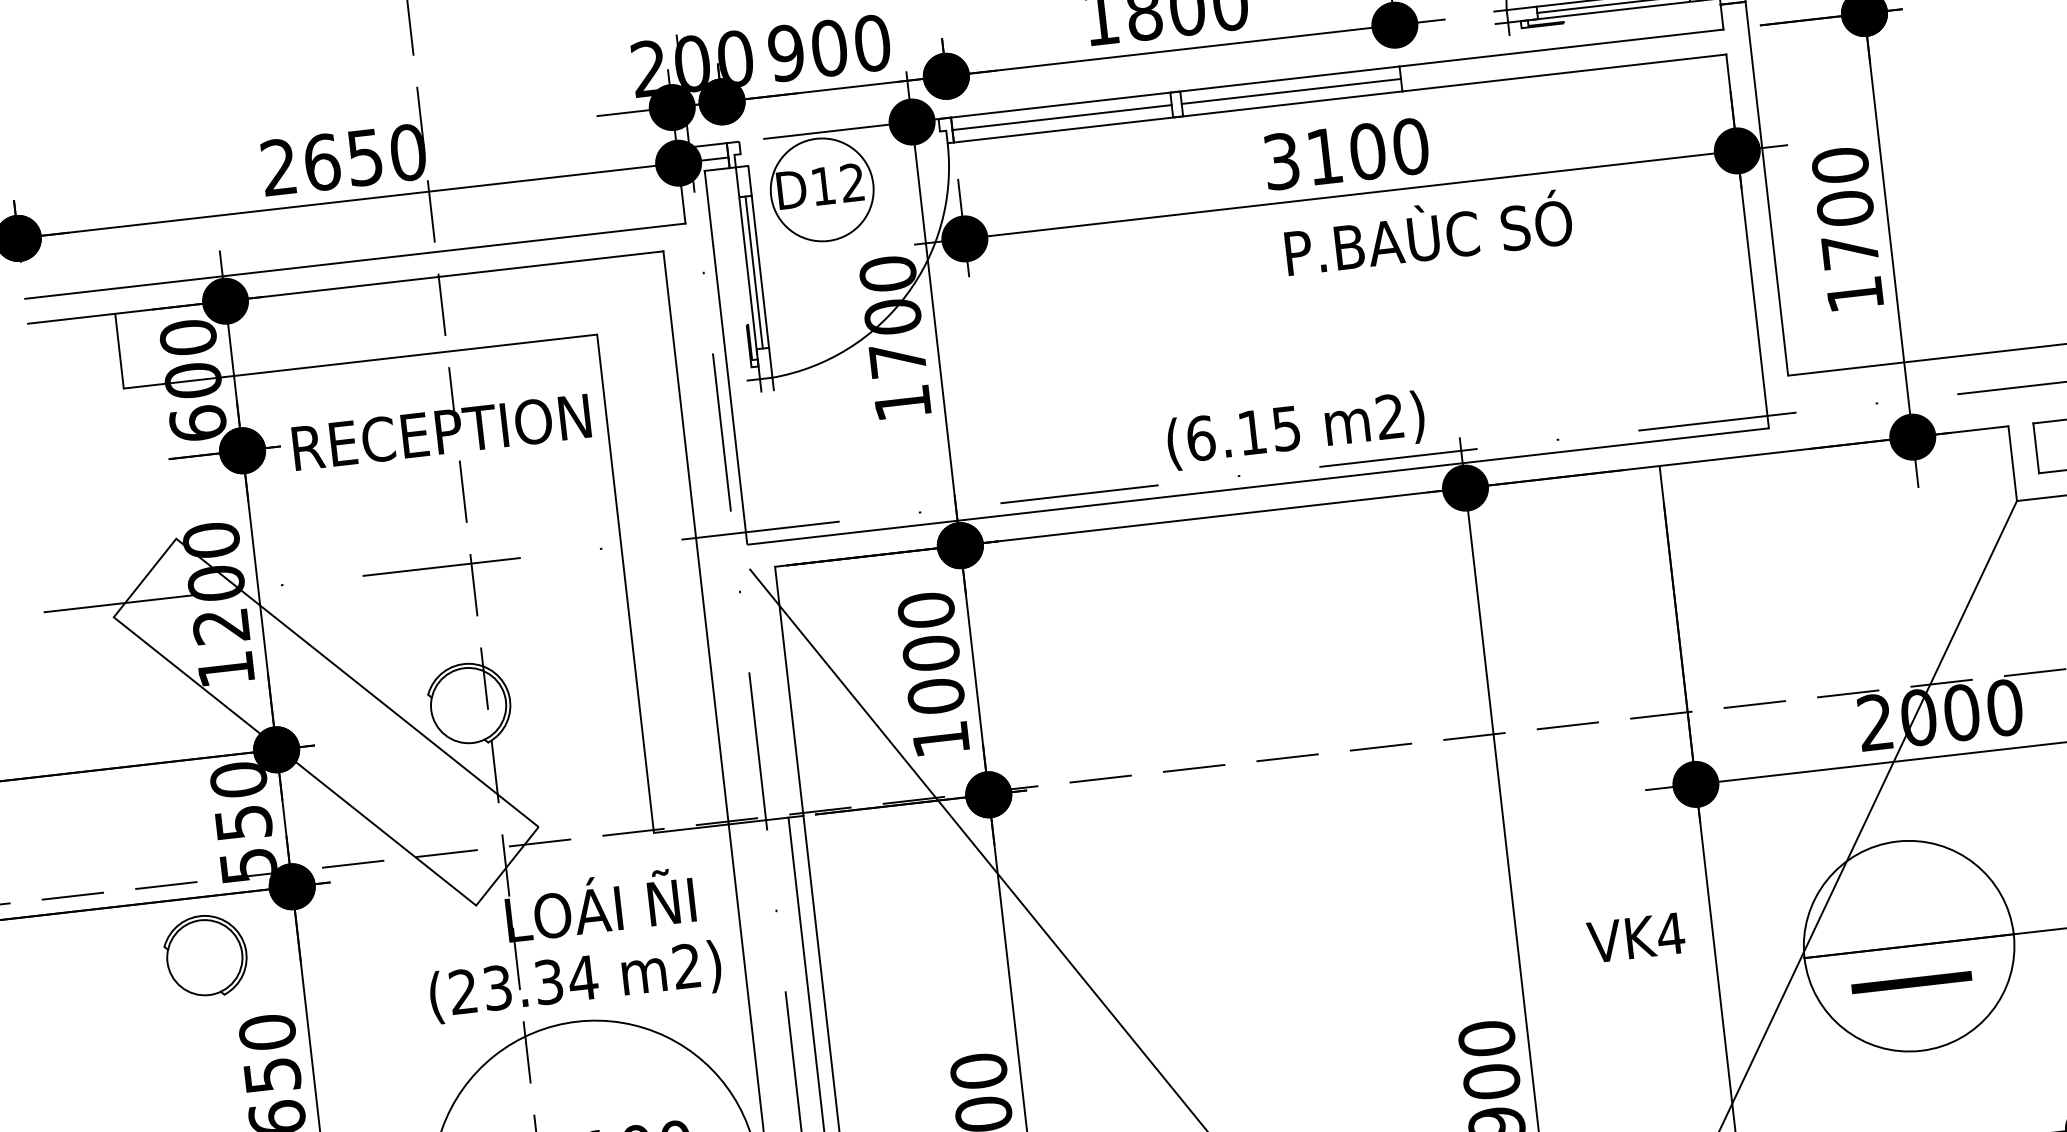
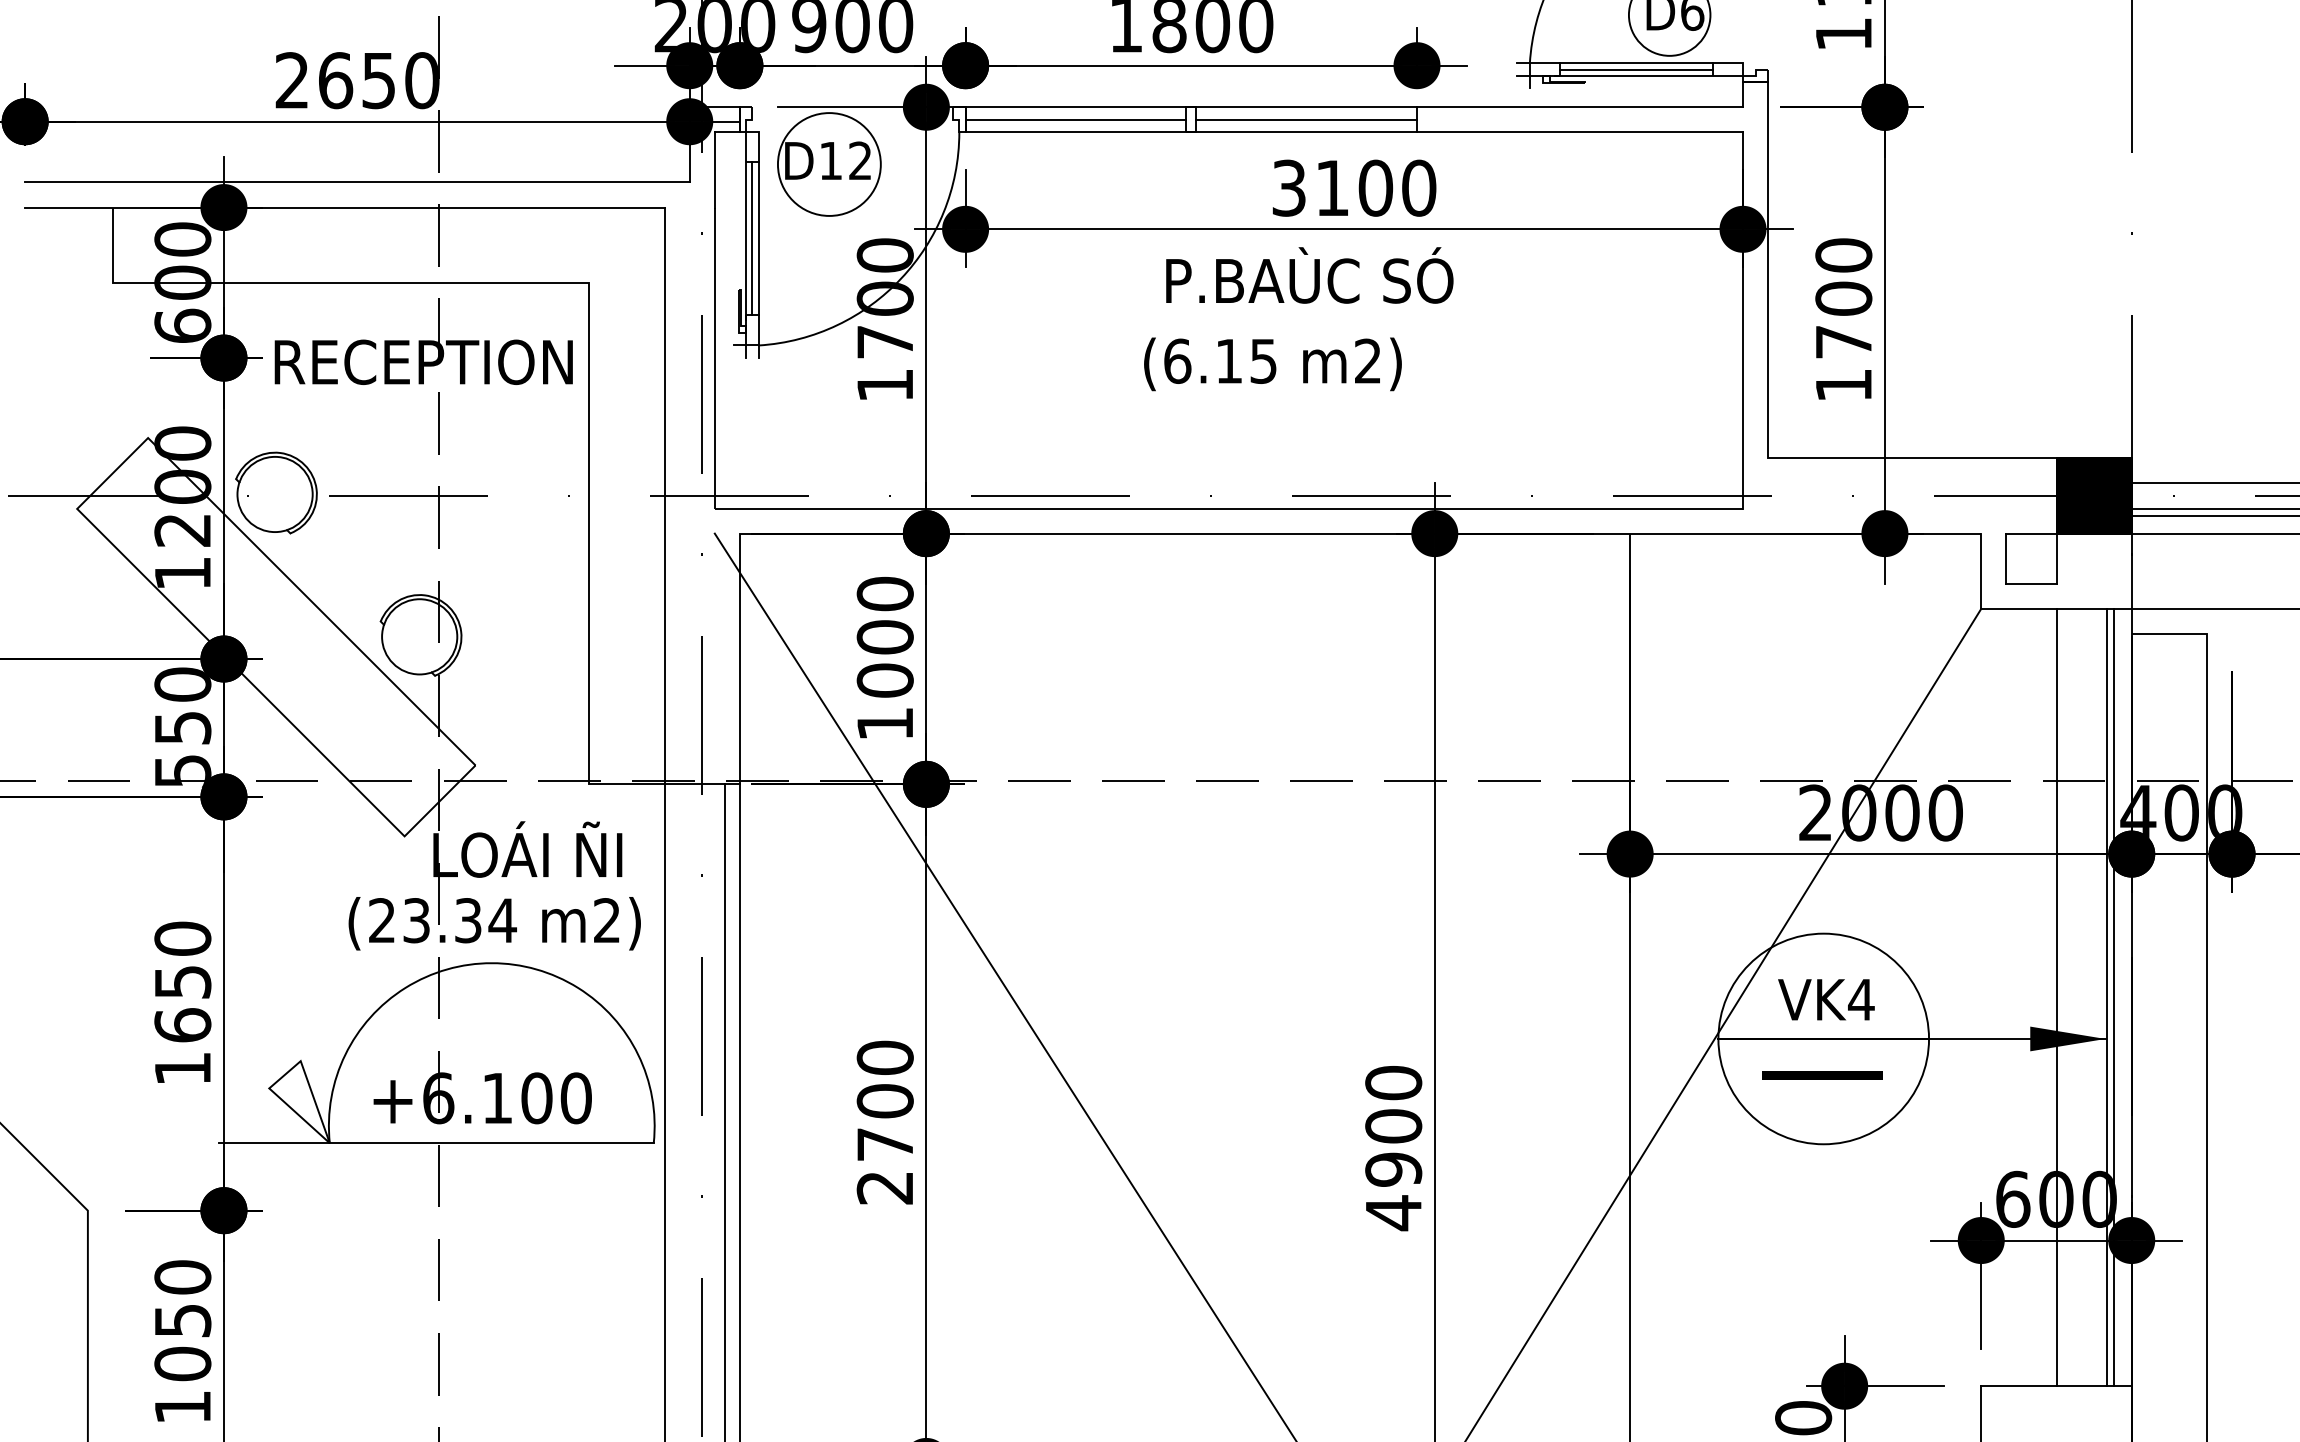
text: (1428, 232) -> (1309, 275), moved
text: (1295, 430) -> (1272, 364), moved
text: (1636, 937) -> (1826, 999), moved
part: (206, 955) -> (276, 492), moved

